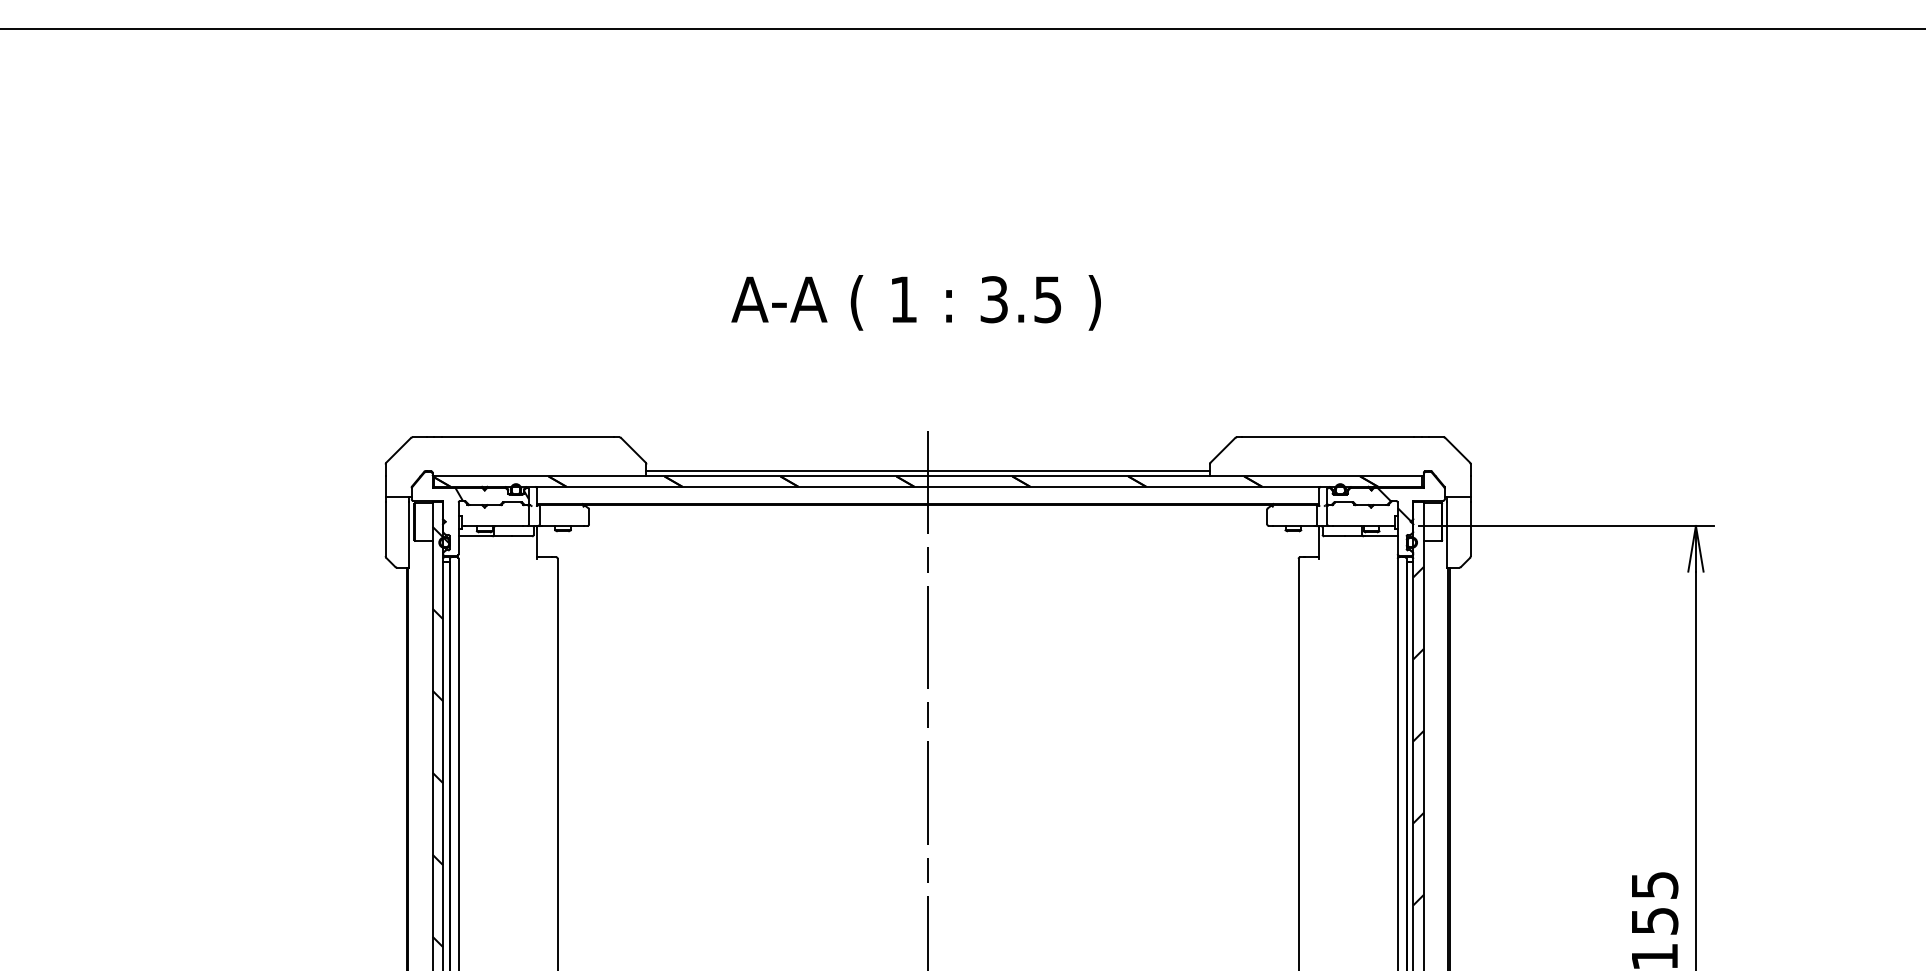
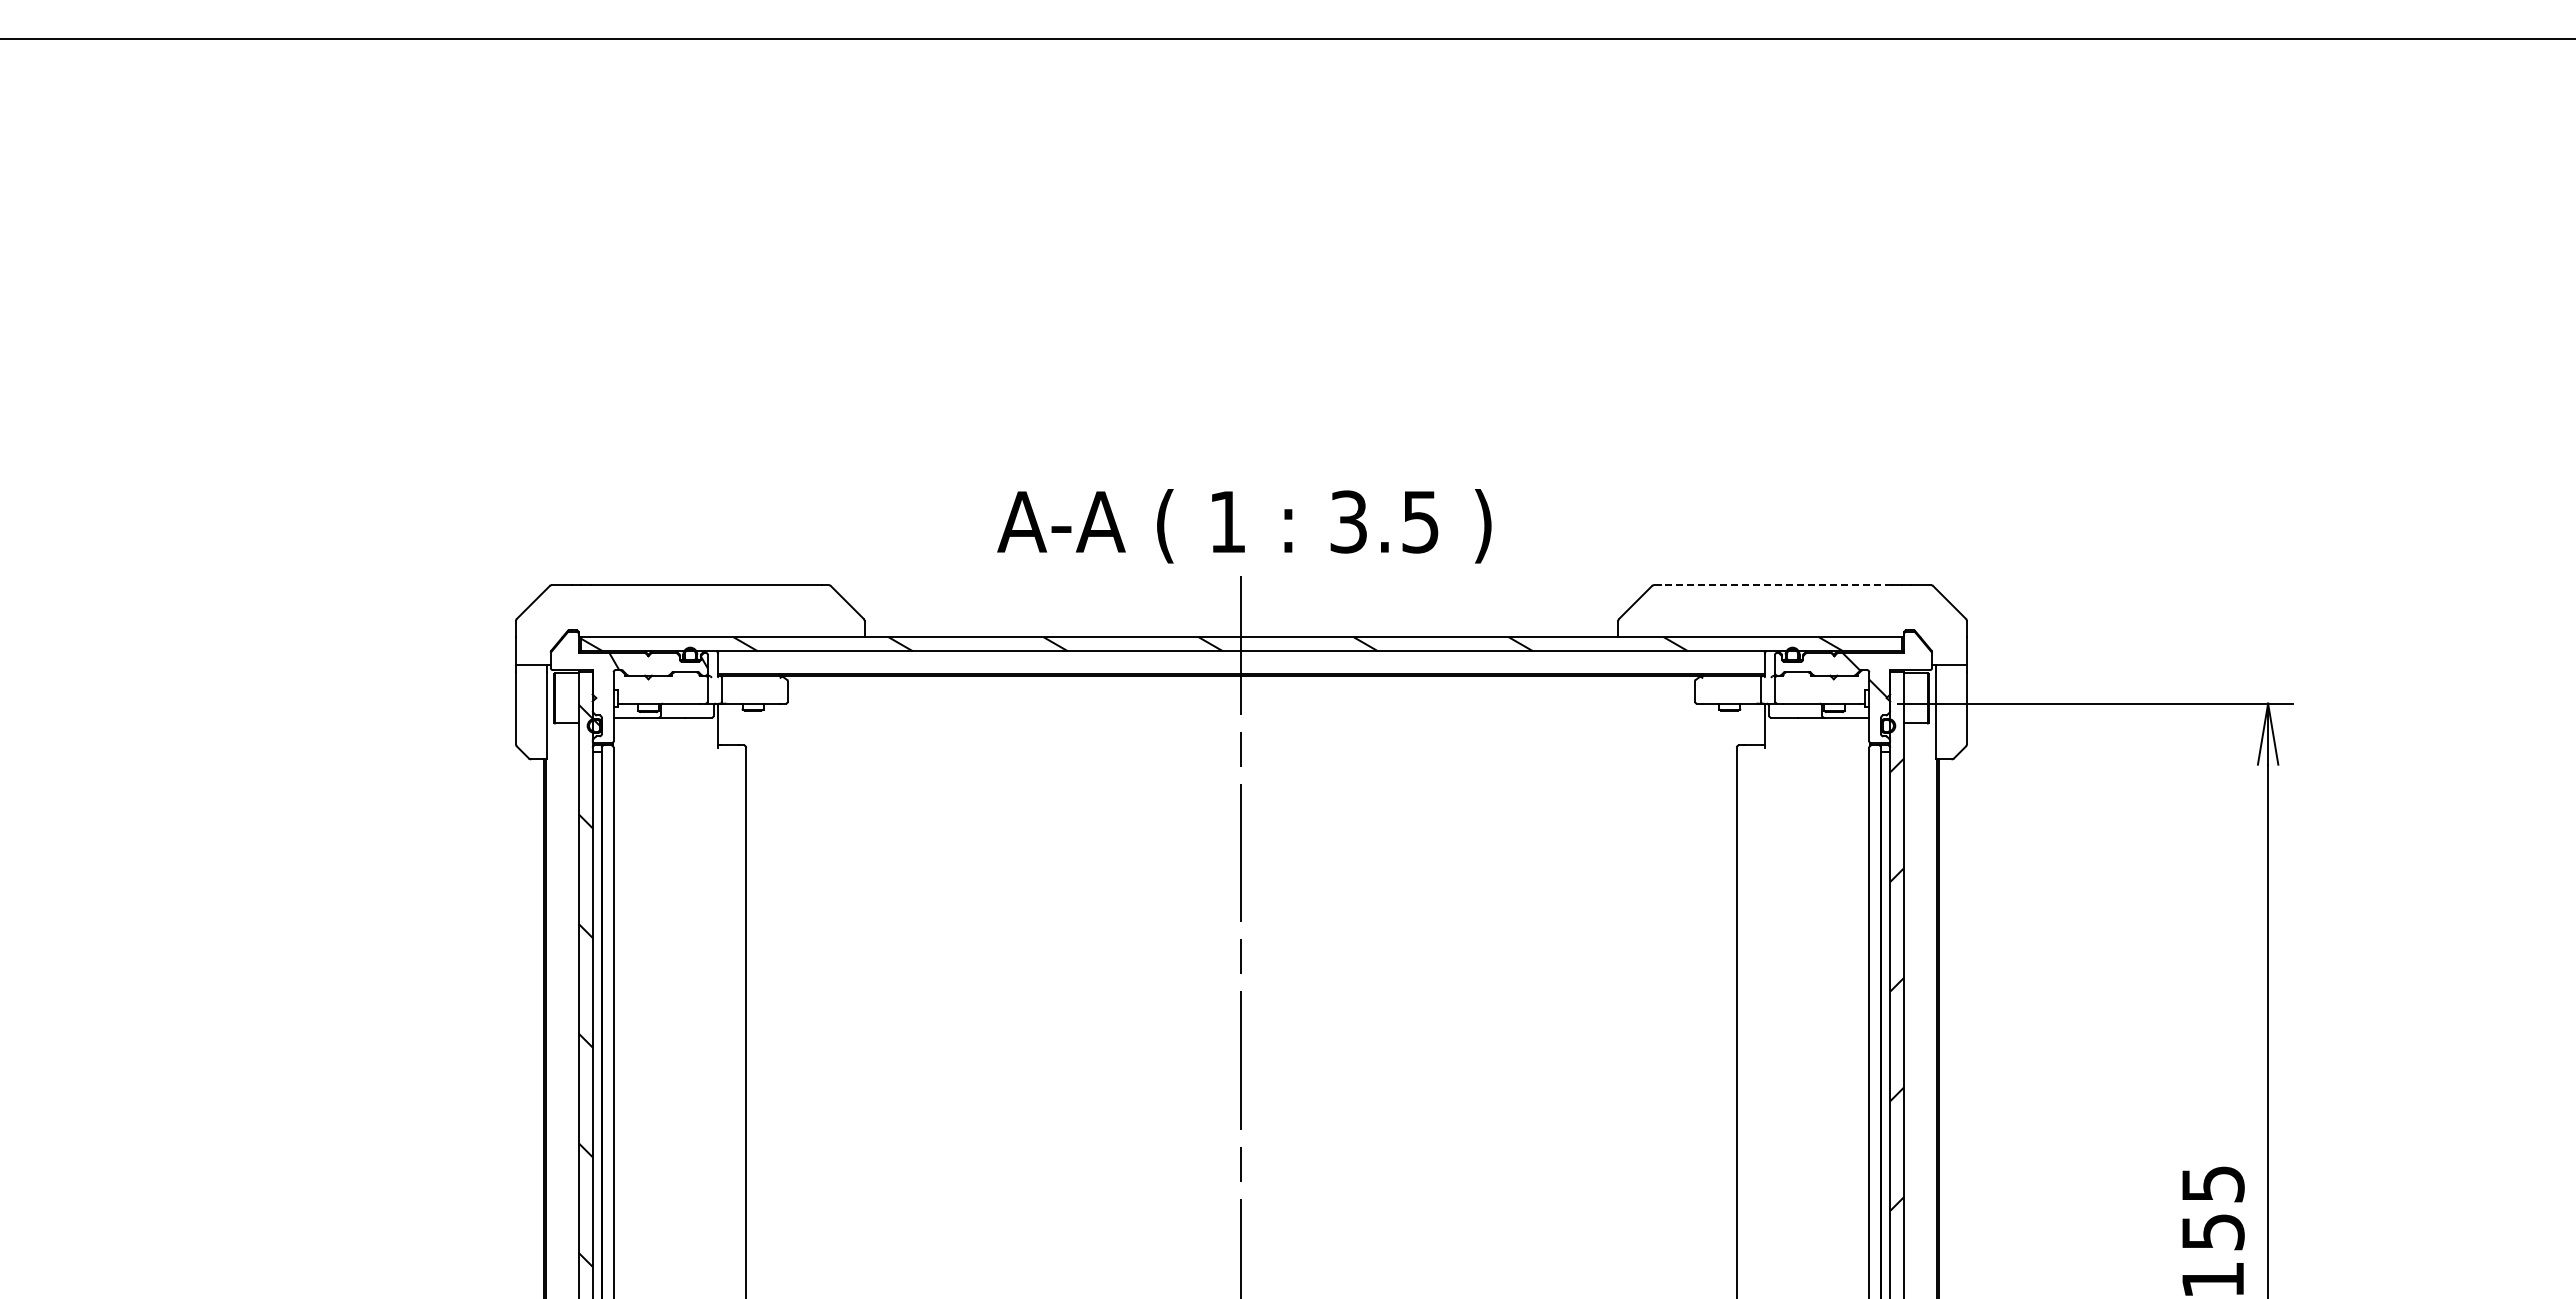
text: (916, 303) -> (1244, 526), moved
line: (1327, 437) -> (1775, 585), solid -> dashed
line: (928, 471) -> (1241, 630), removed
hatch: (905, 481) -> (1211, 644), removed

